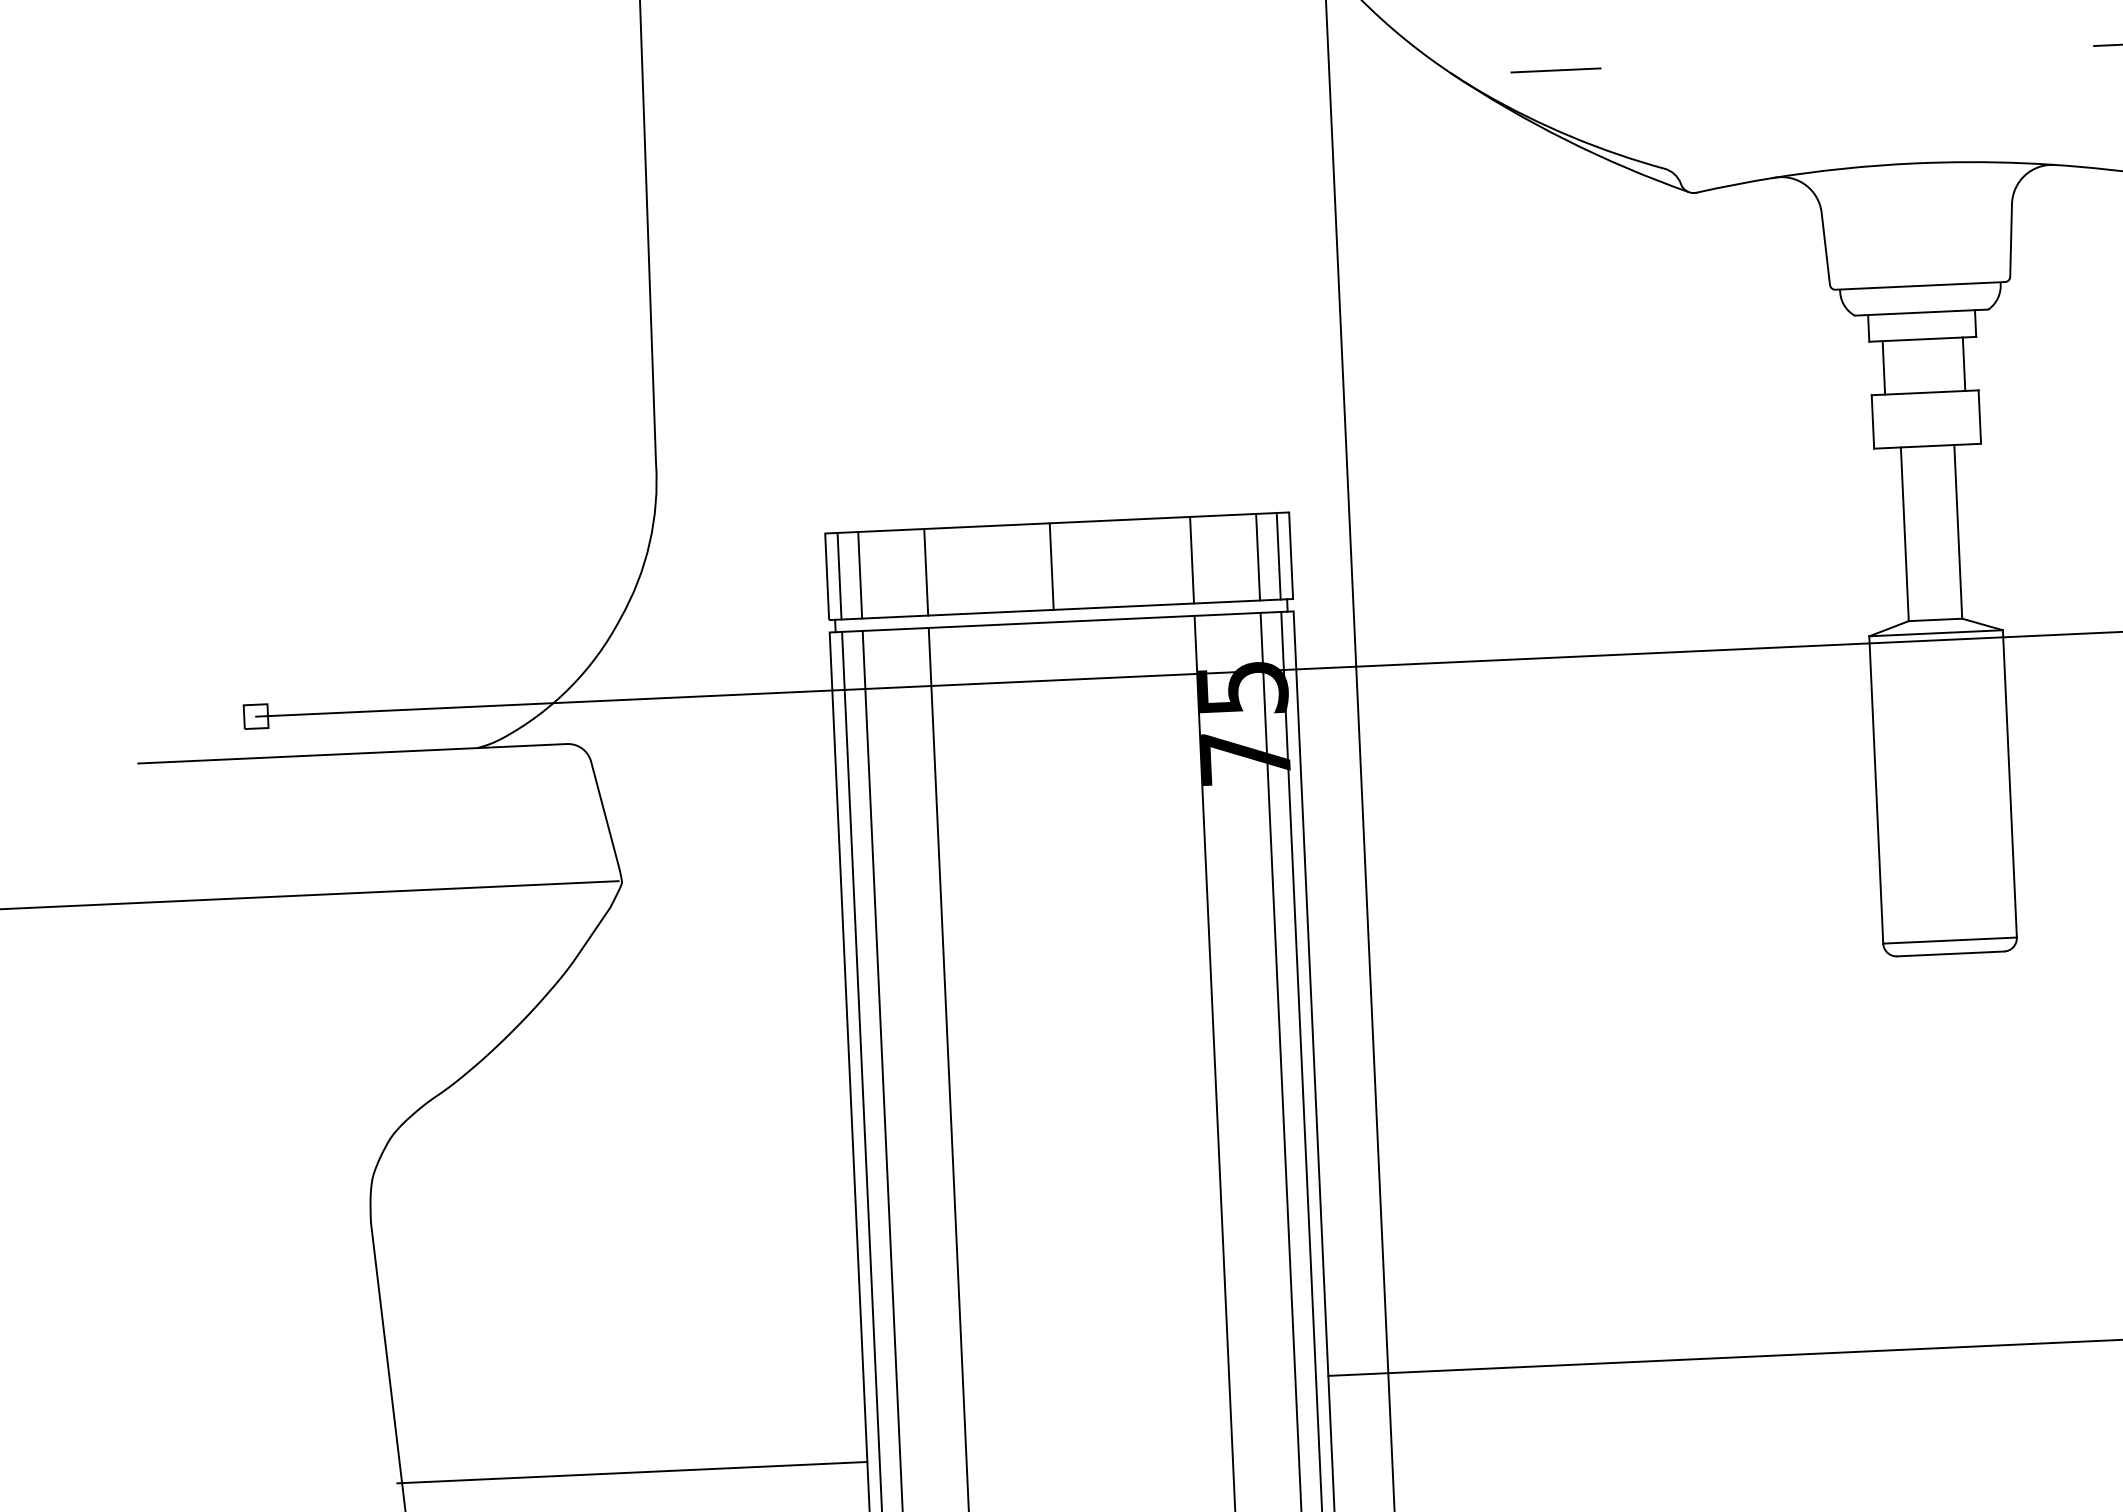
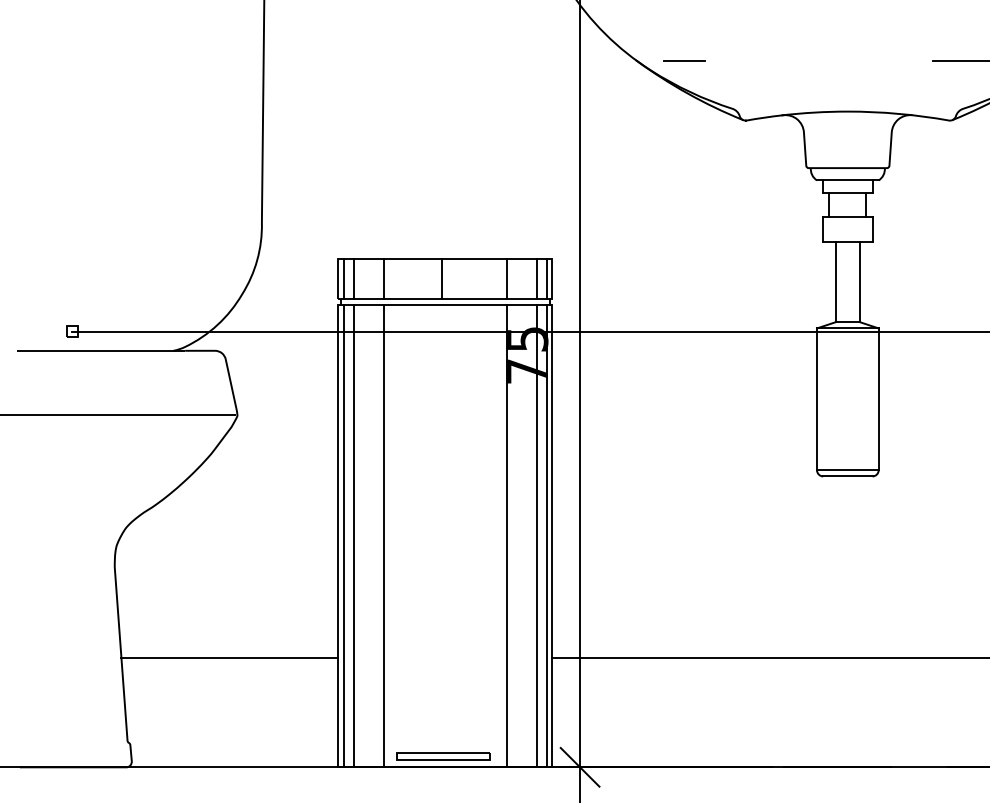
line: (631, 1472) -> (229, 657), moved

